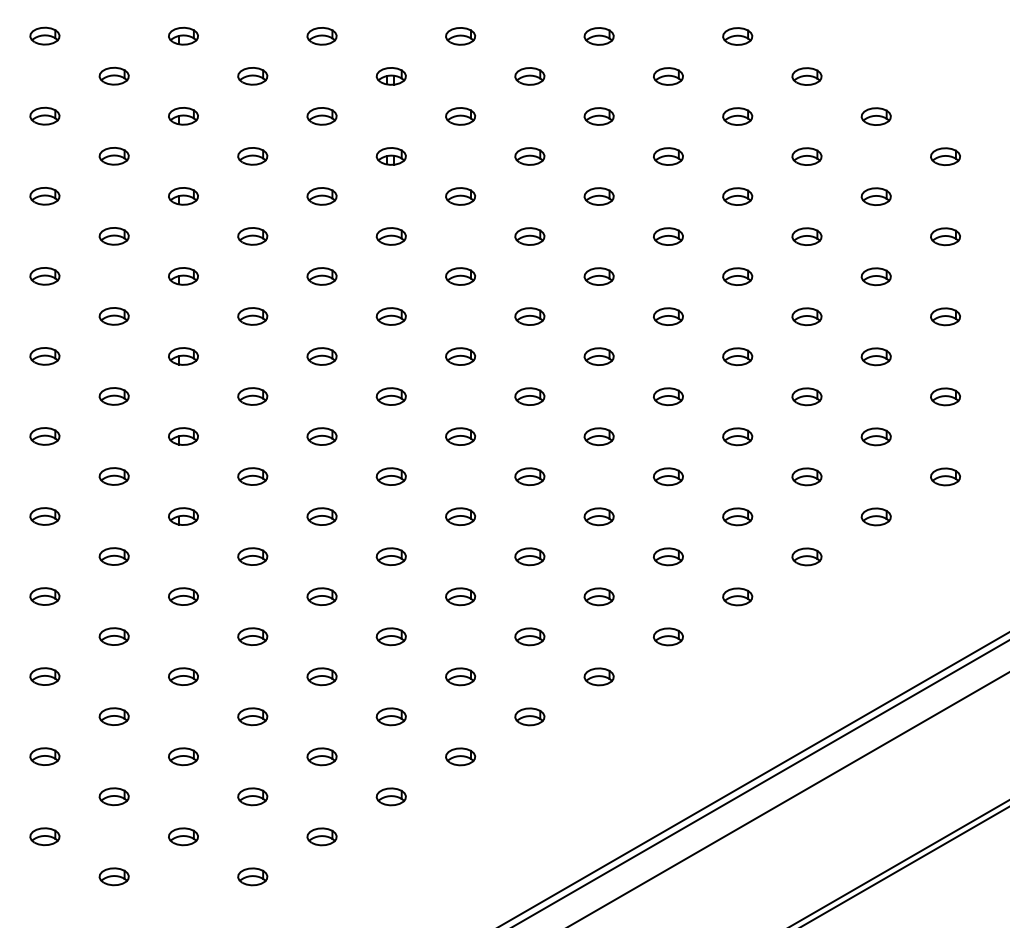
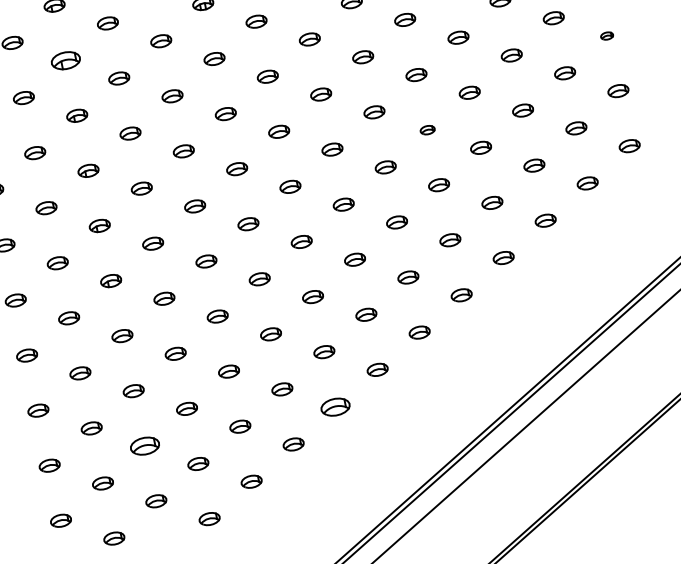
part: (183, 196) -> (65, 60), size x1.4
part: (945, 316) -> (607, 35), size x0.6
part: (667, 396) -> (427, 130), size x0.7
part: (183, 756) -> (145, 446), size x1.4
part: (460, 756) -> (335, 406), size x1.4

